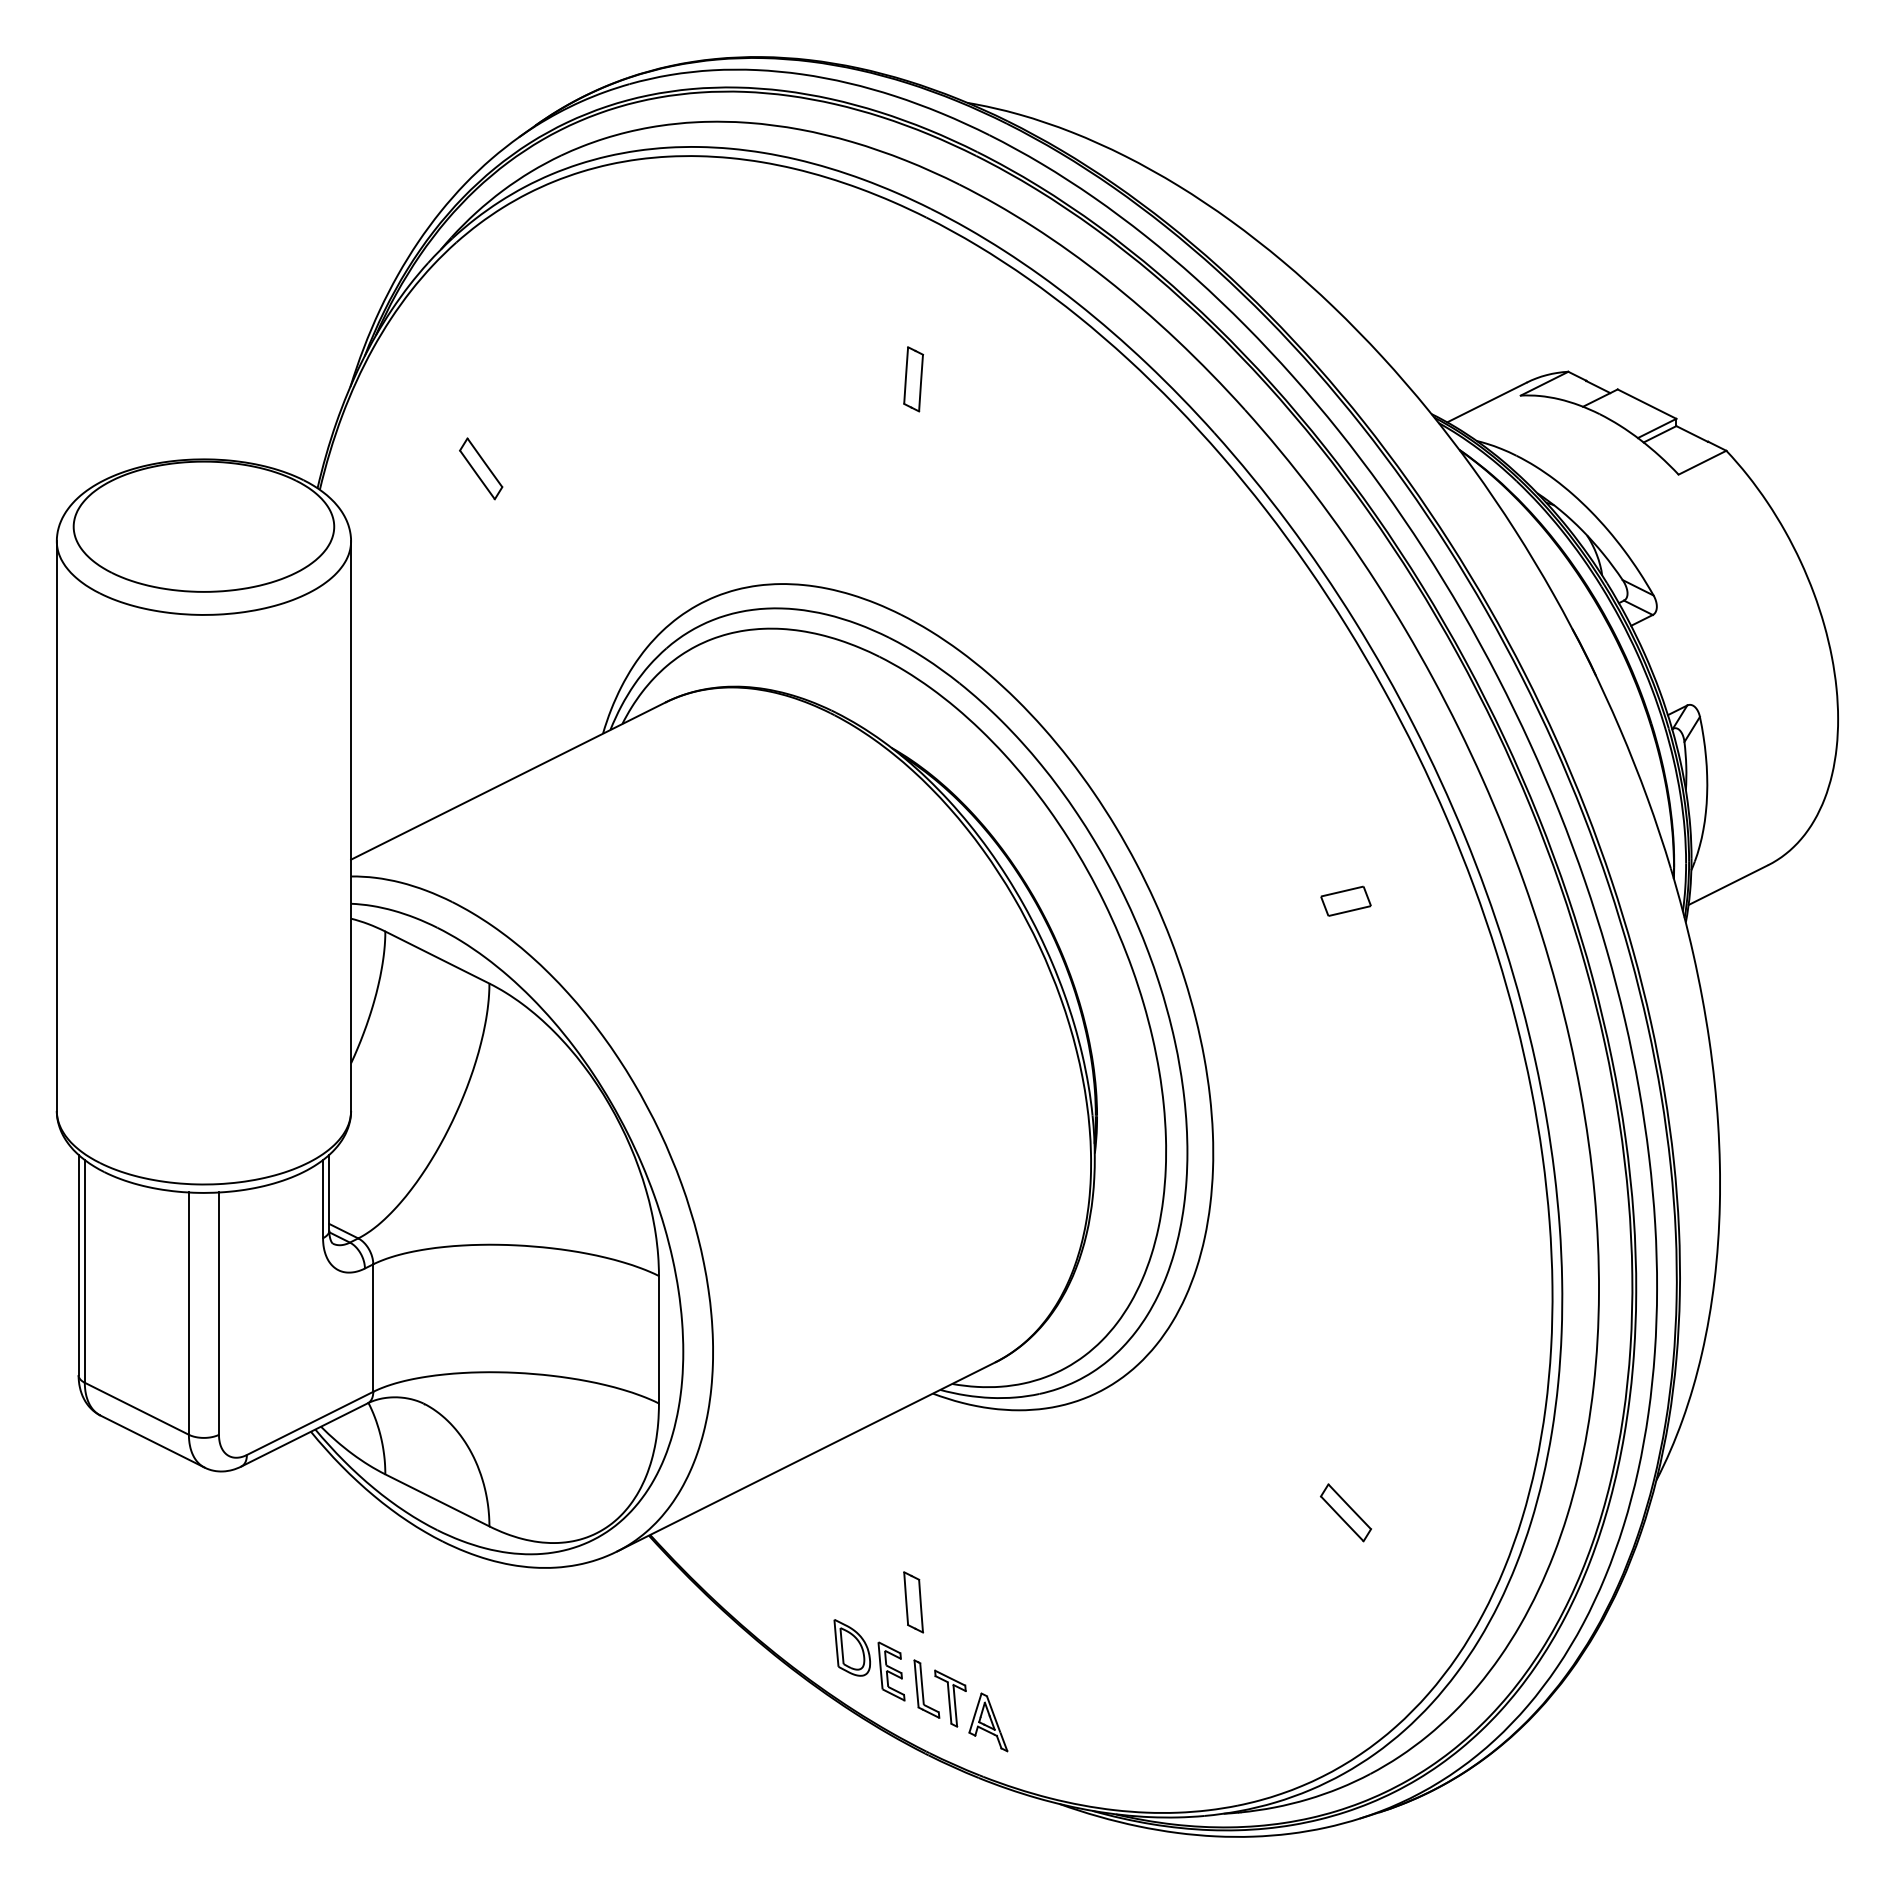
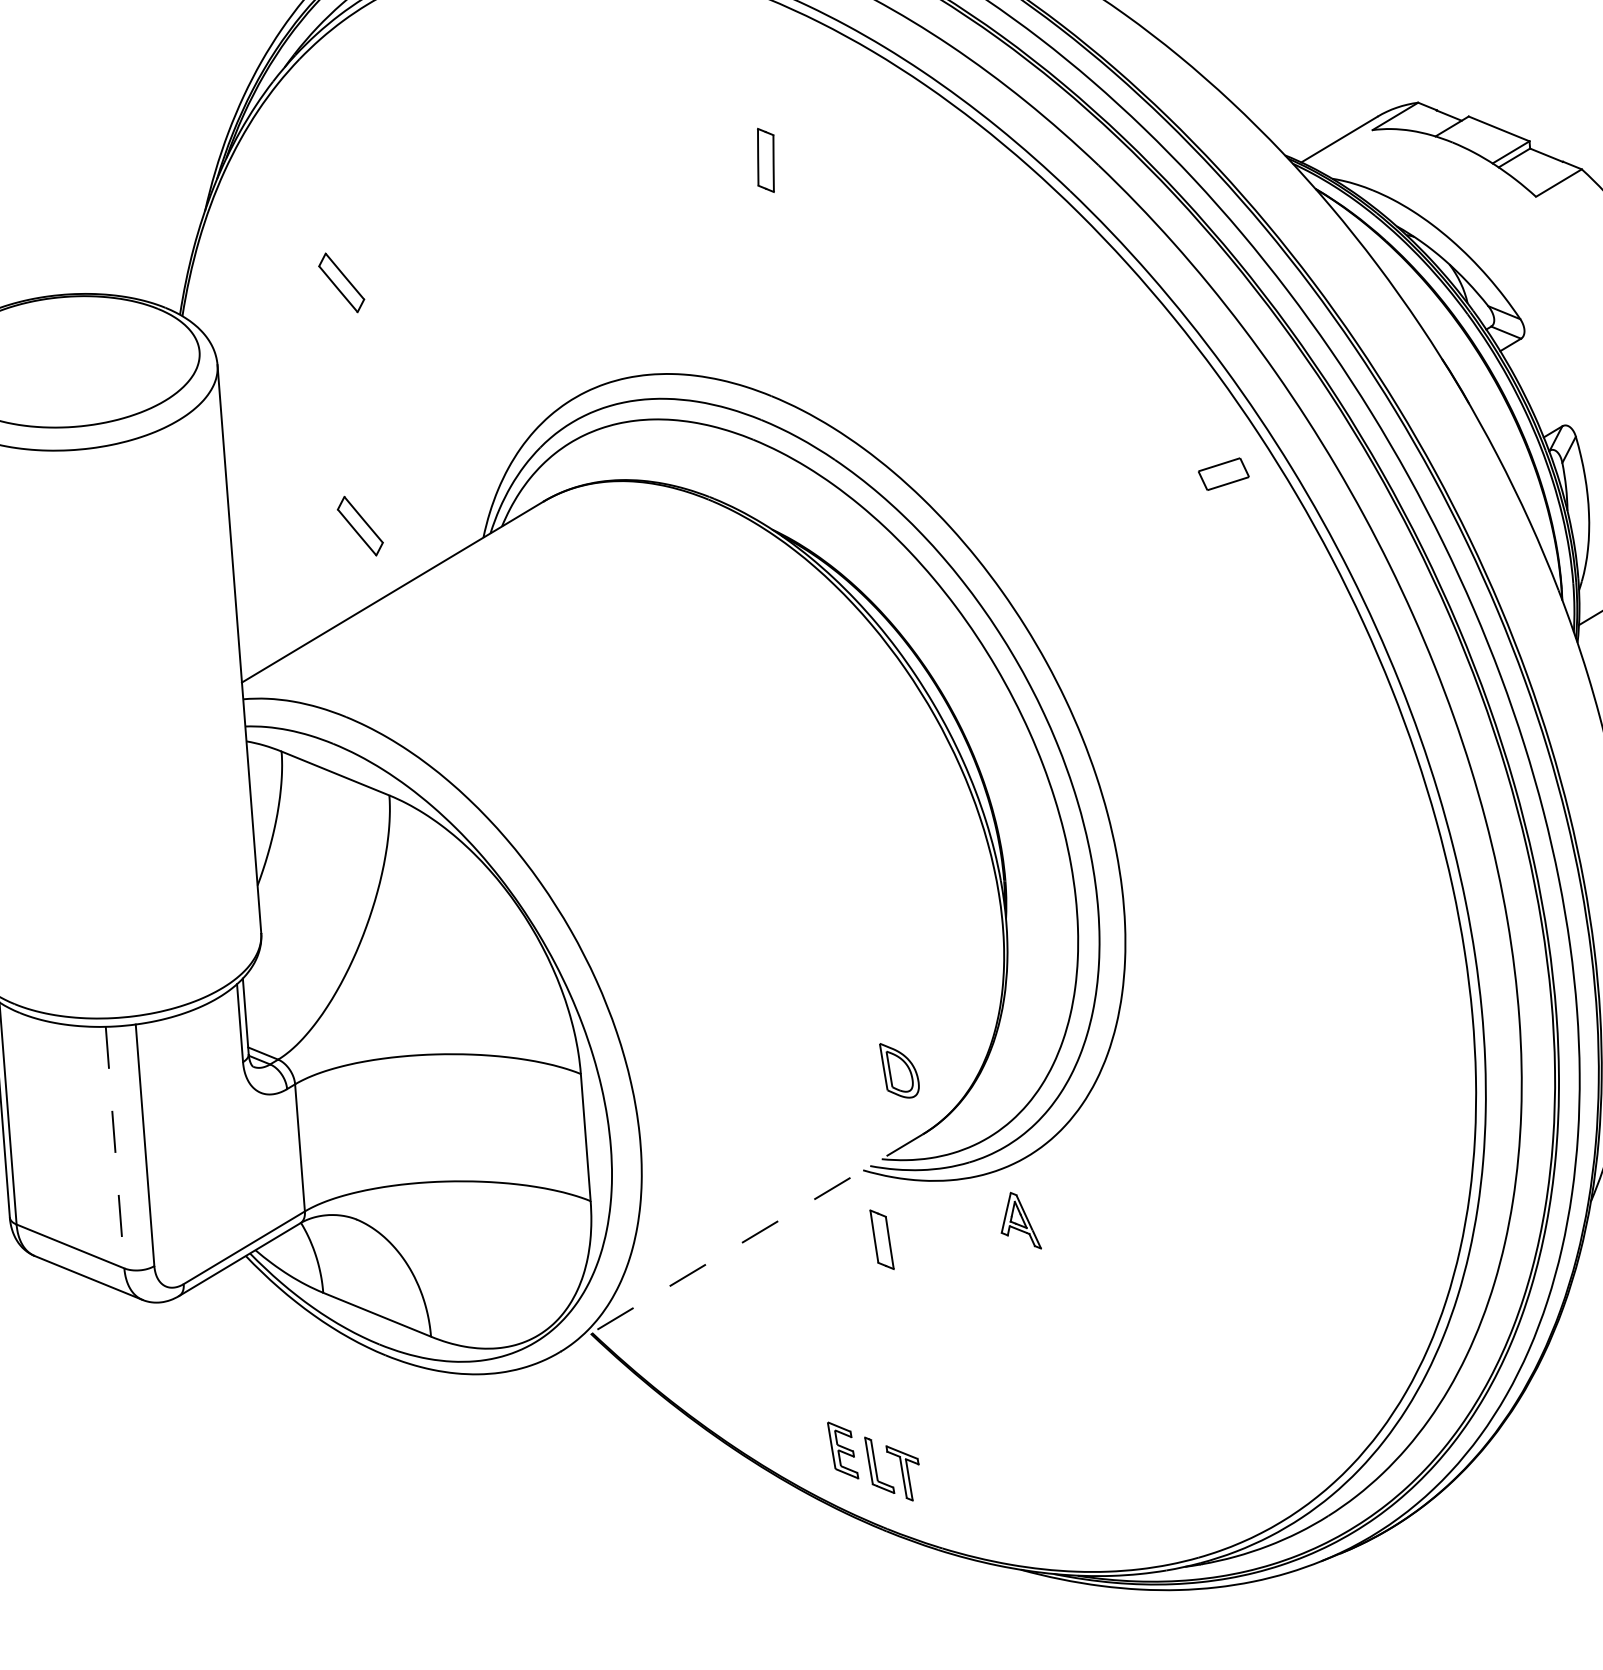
part: (481, 712) -> (360, 525), added
part: (1345, 900) -> (1223, 473), moved
line: (188, 1314) -> (114, 1148), solid -> dashed
line: (805, 1457) -> (740, 1243), solid -> dashed
part: (1345, 1512) -> (1283, 1257), removed
part: (913, 1602) -> (882, 1239), moved
part: (851, 1647) -> (899, 1070), moved
part: (988, 1722) -> (1019, 1221), moved

